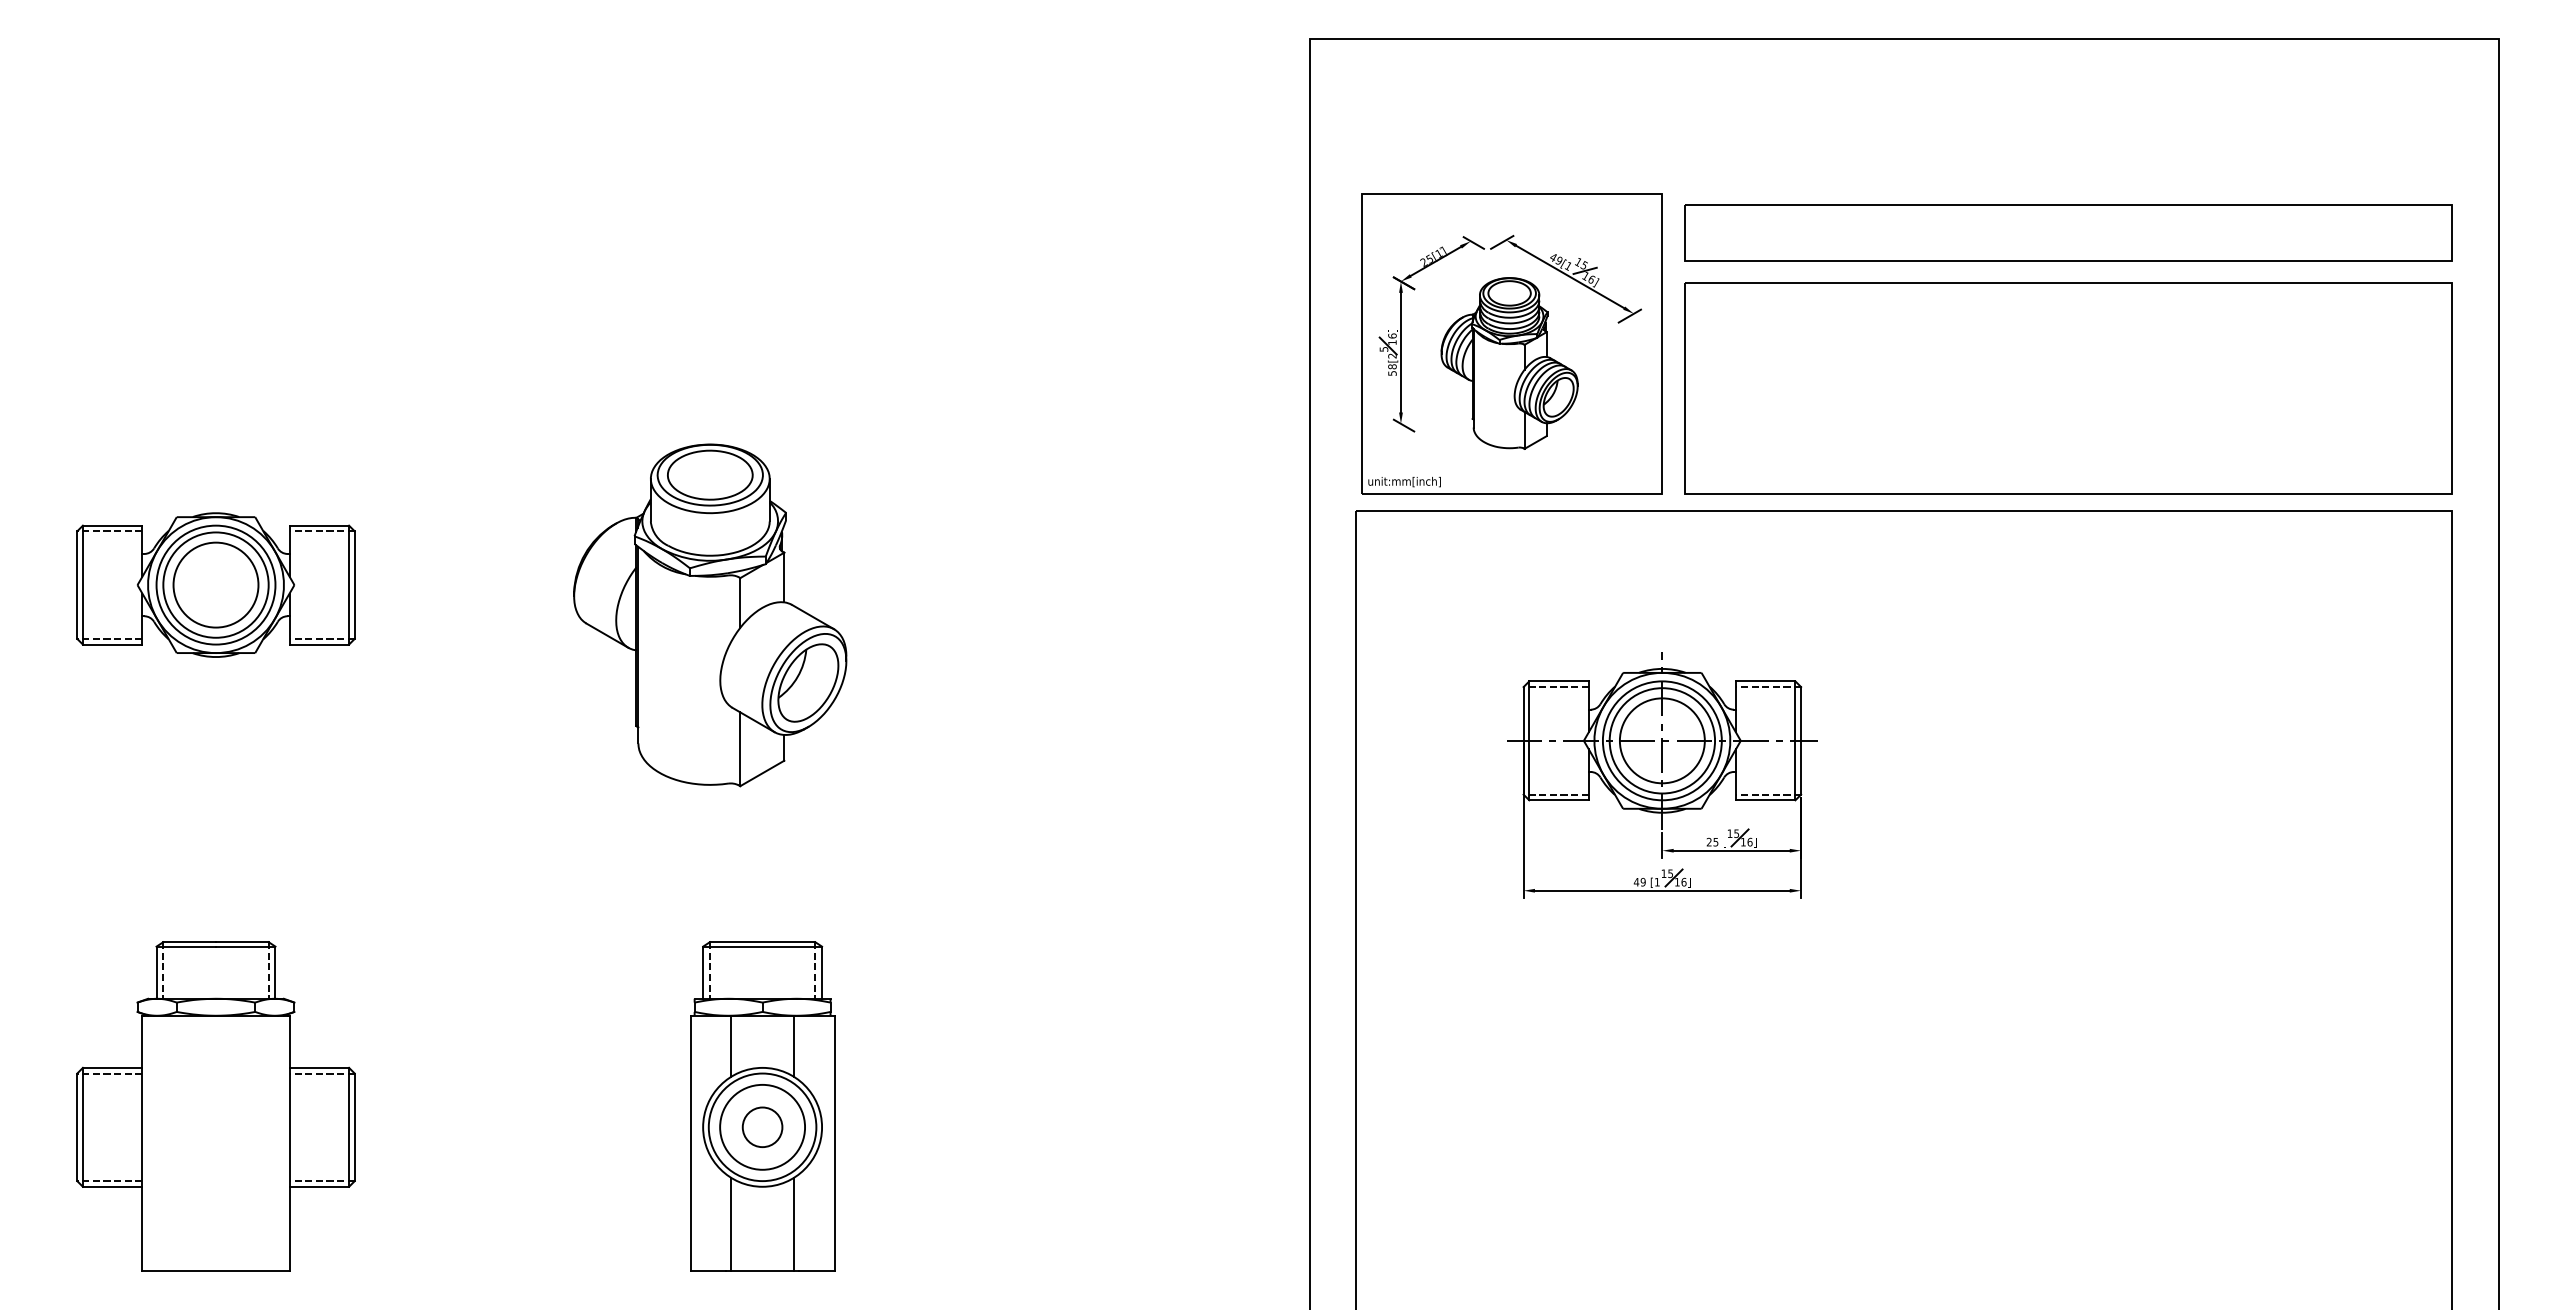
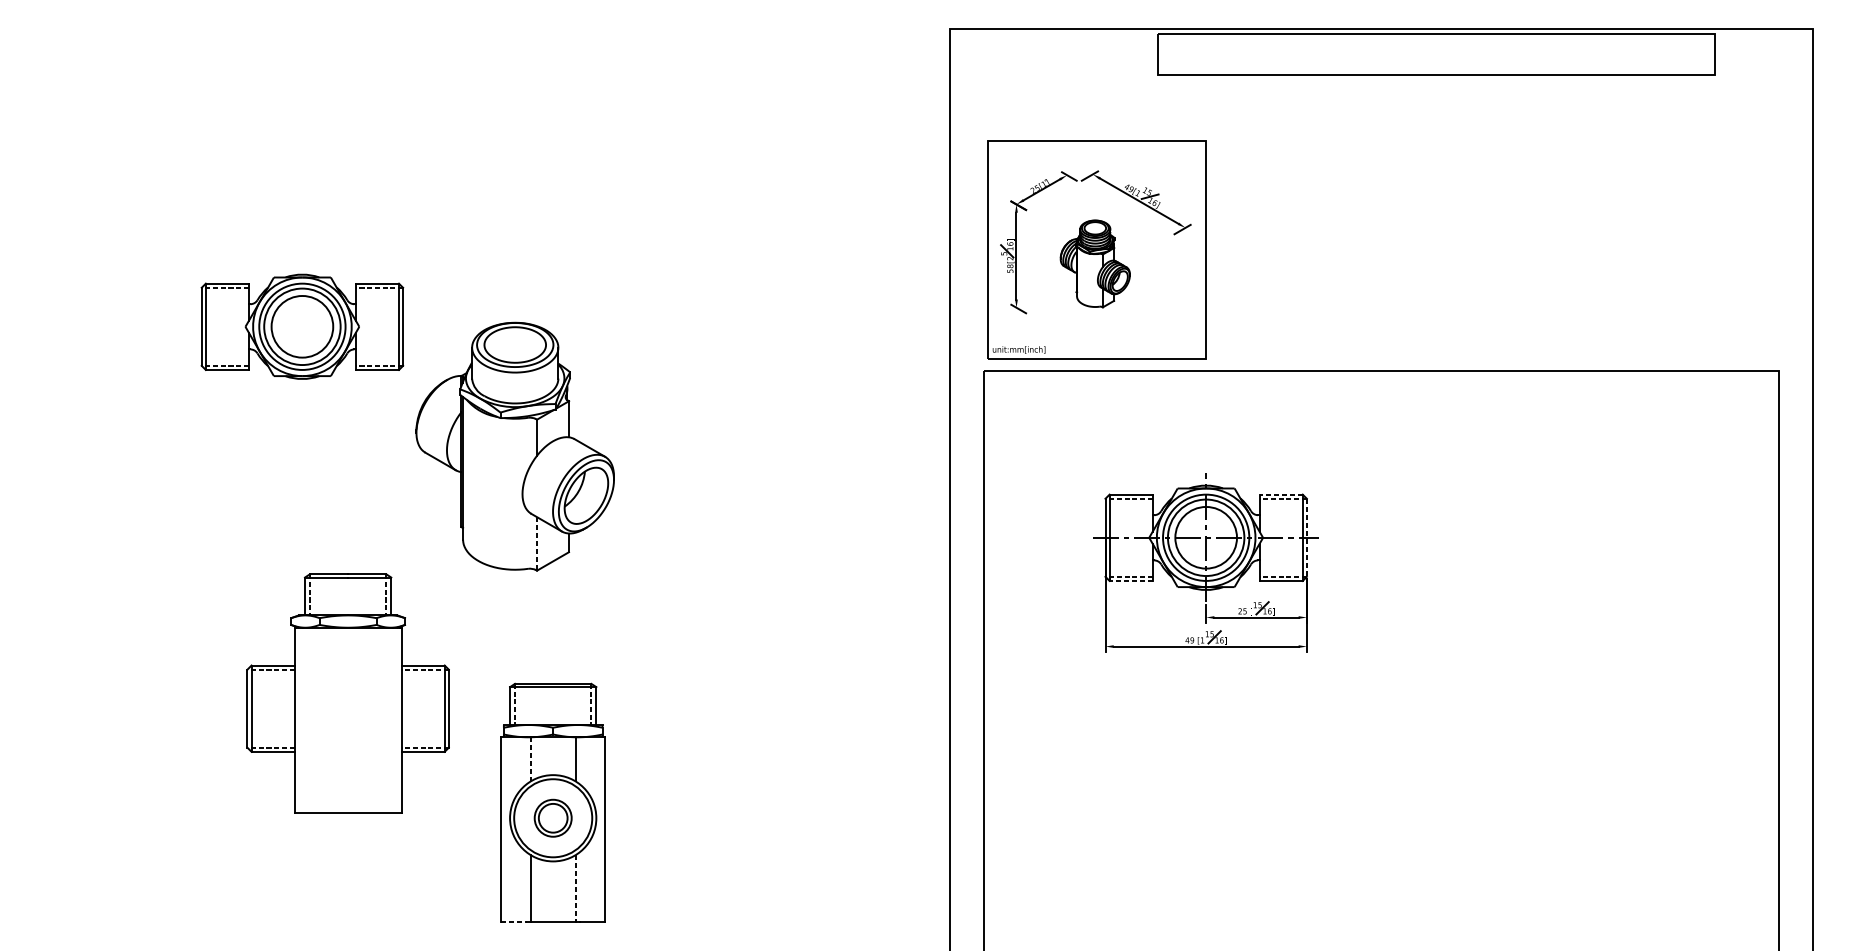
part: (2068, 232) -> (1437, 54), moved
part: (1509, 363) -> (1095, 263), size x0.7
part: (2068, 388) -> (1500, 282), removed
part: (215, 584) -> (302, 326), moved
line: (1765, 681) -> (1281, 494), solid -> dashed
line: (1801, 740) -> (1307, 537), solid -> dashed
line: (740, 749) -> (537, 544), solid -> dashed
line: (1559, 800) -> (1131, 581), solid -> dashed
line: (731, 1046) -> (530, 759), solid -> dashed
part: (215, 1106) -> (347, 693), moved
circle: (762, 1126) -> (553, 817), size x0.6
line: (793, 1224) -> (575, 888), solid -> dashed
line: (708, 1270) -> (513, 922), solid -> dashed

